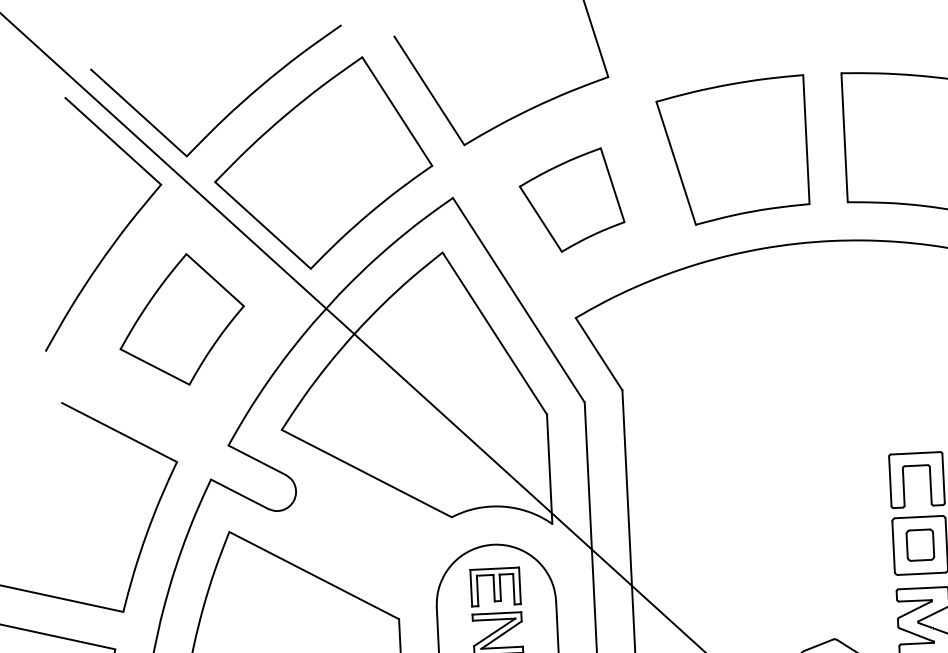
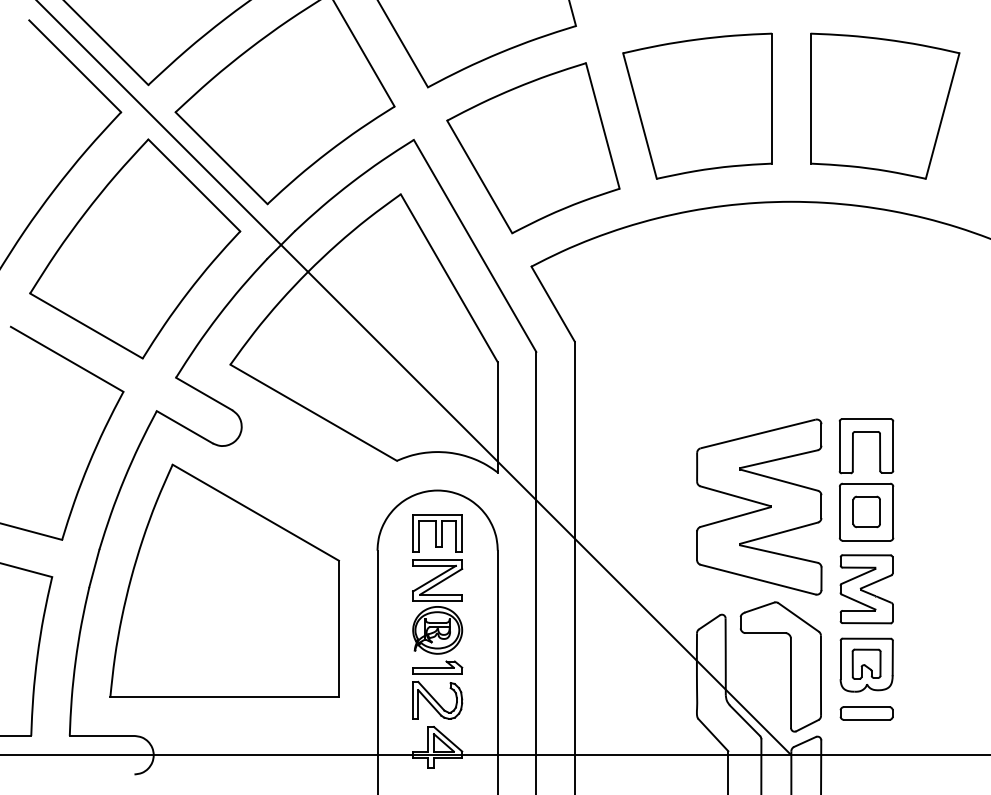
part: (572, 200) -> (533, 148), size x1.67
part: (181, 319) -> (135, 248), size x1.67
part: (813, 544) -> (759, 506), added

